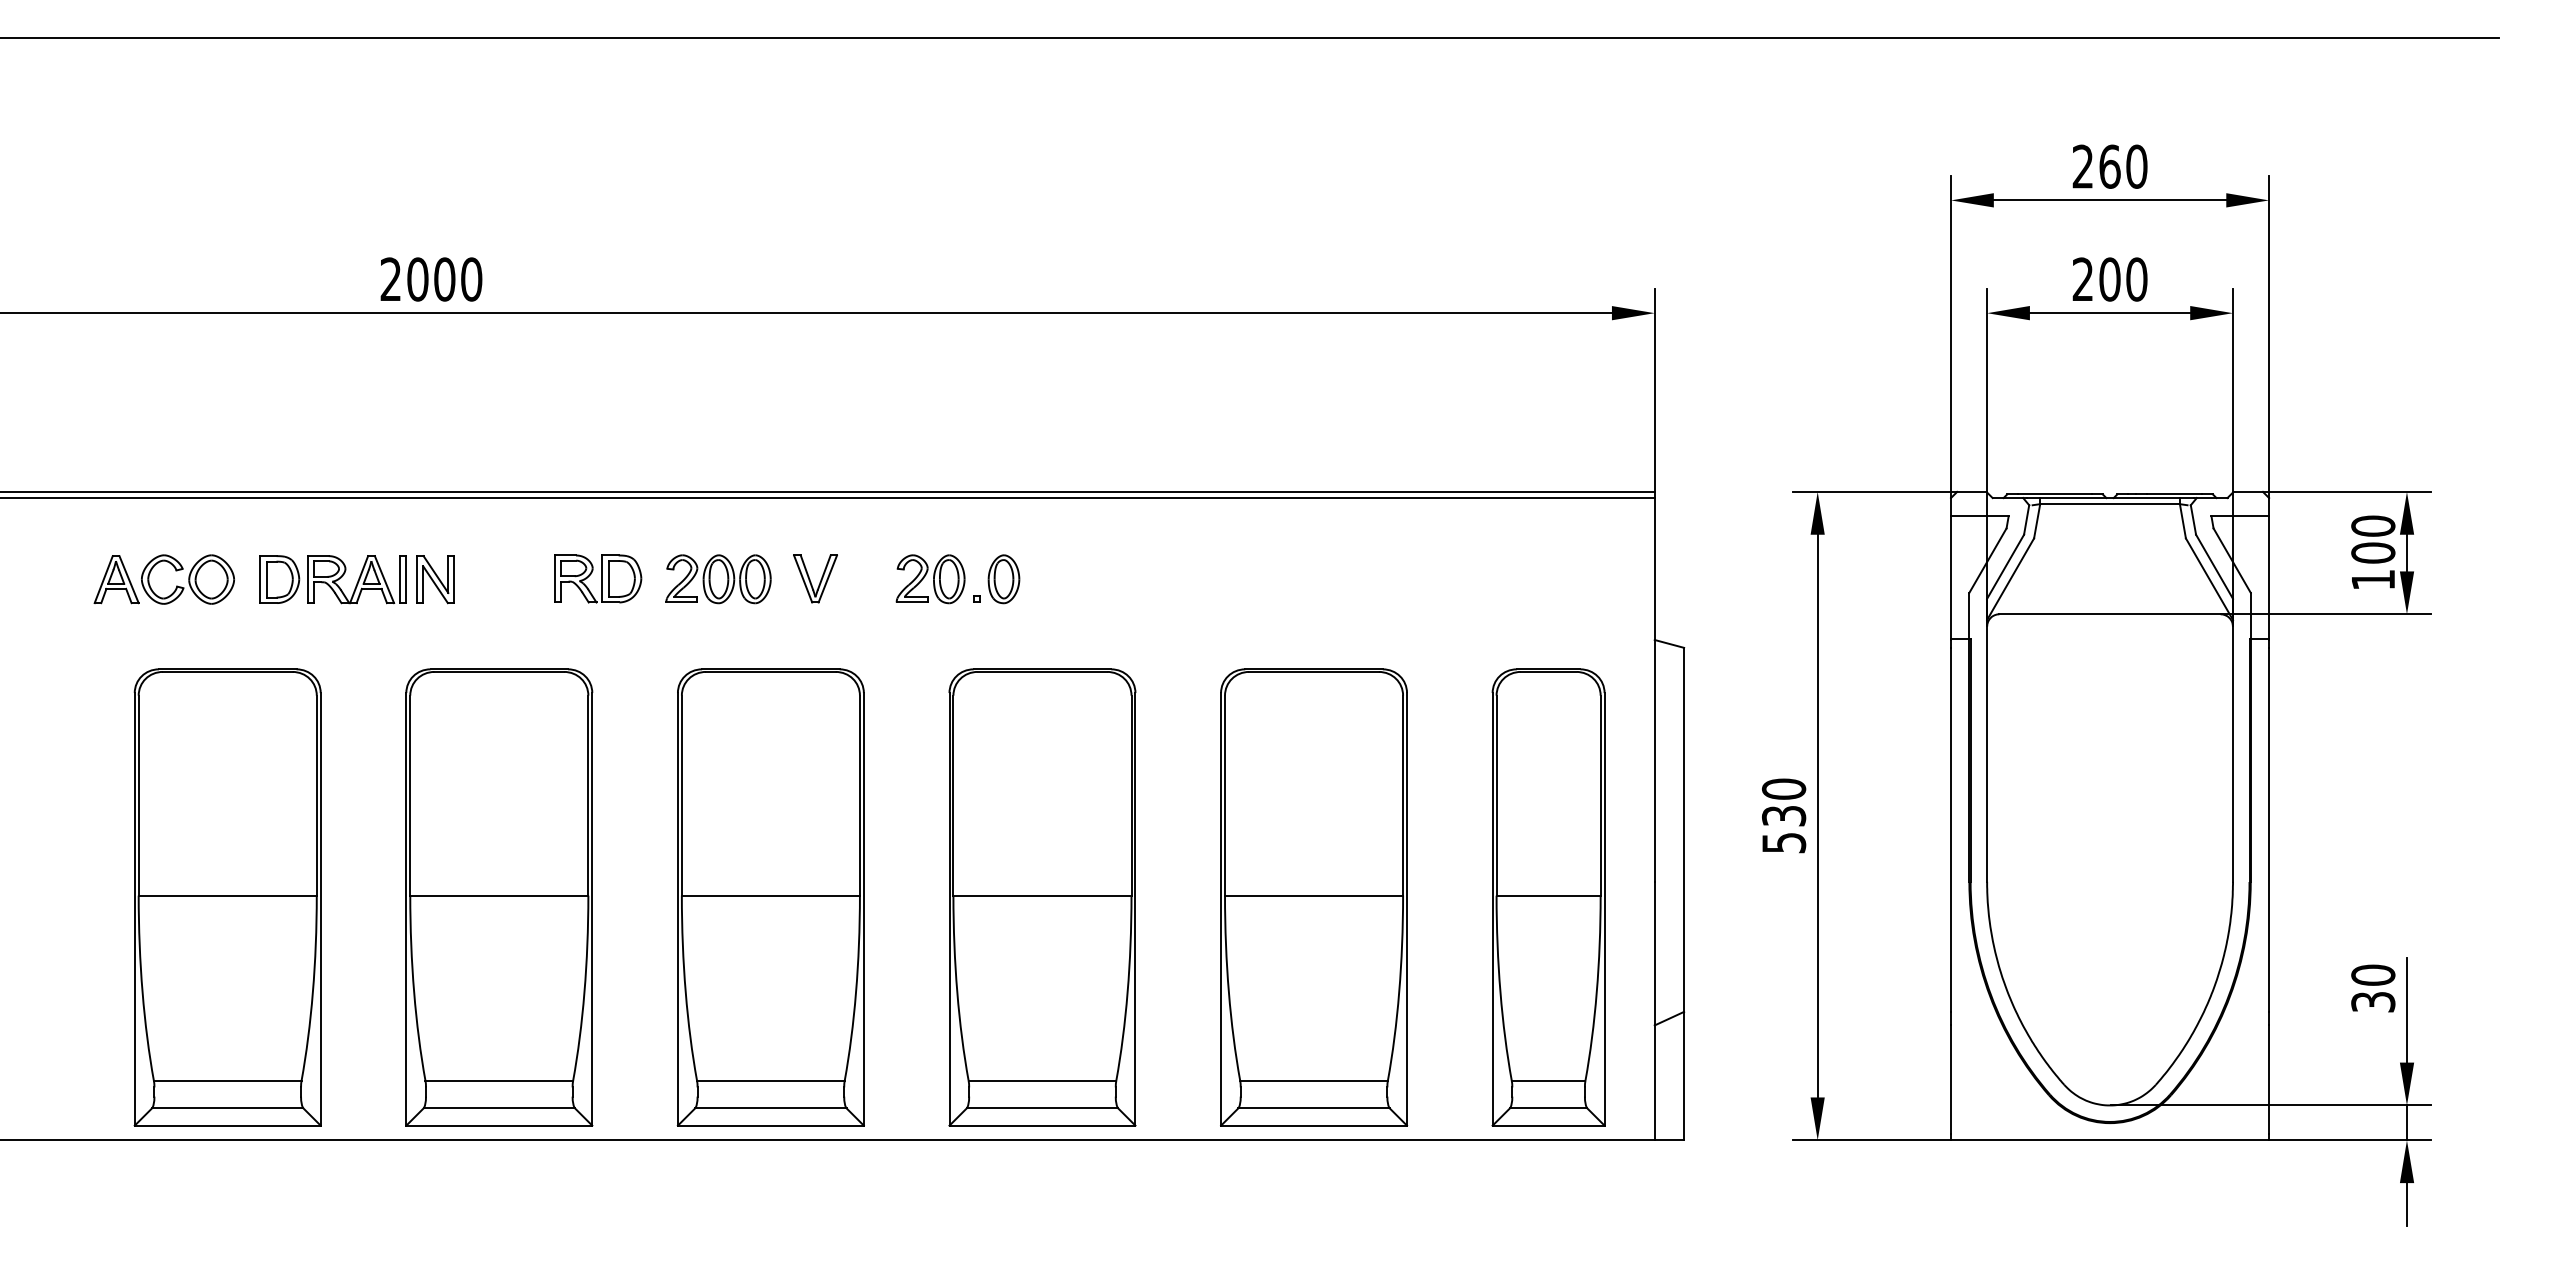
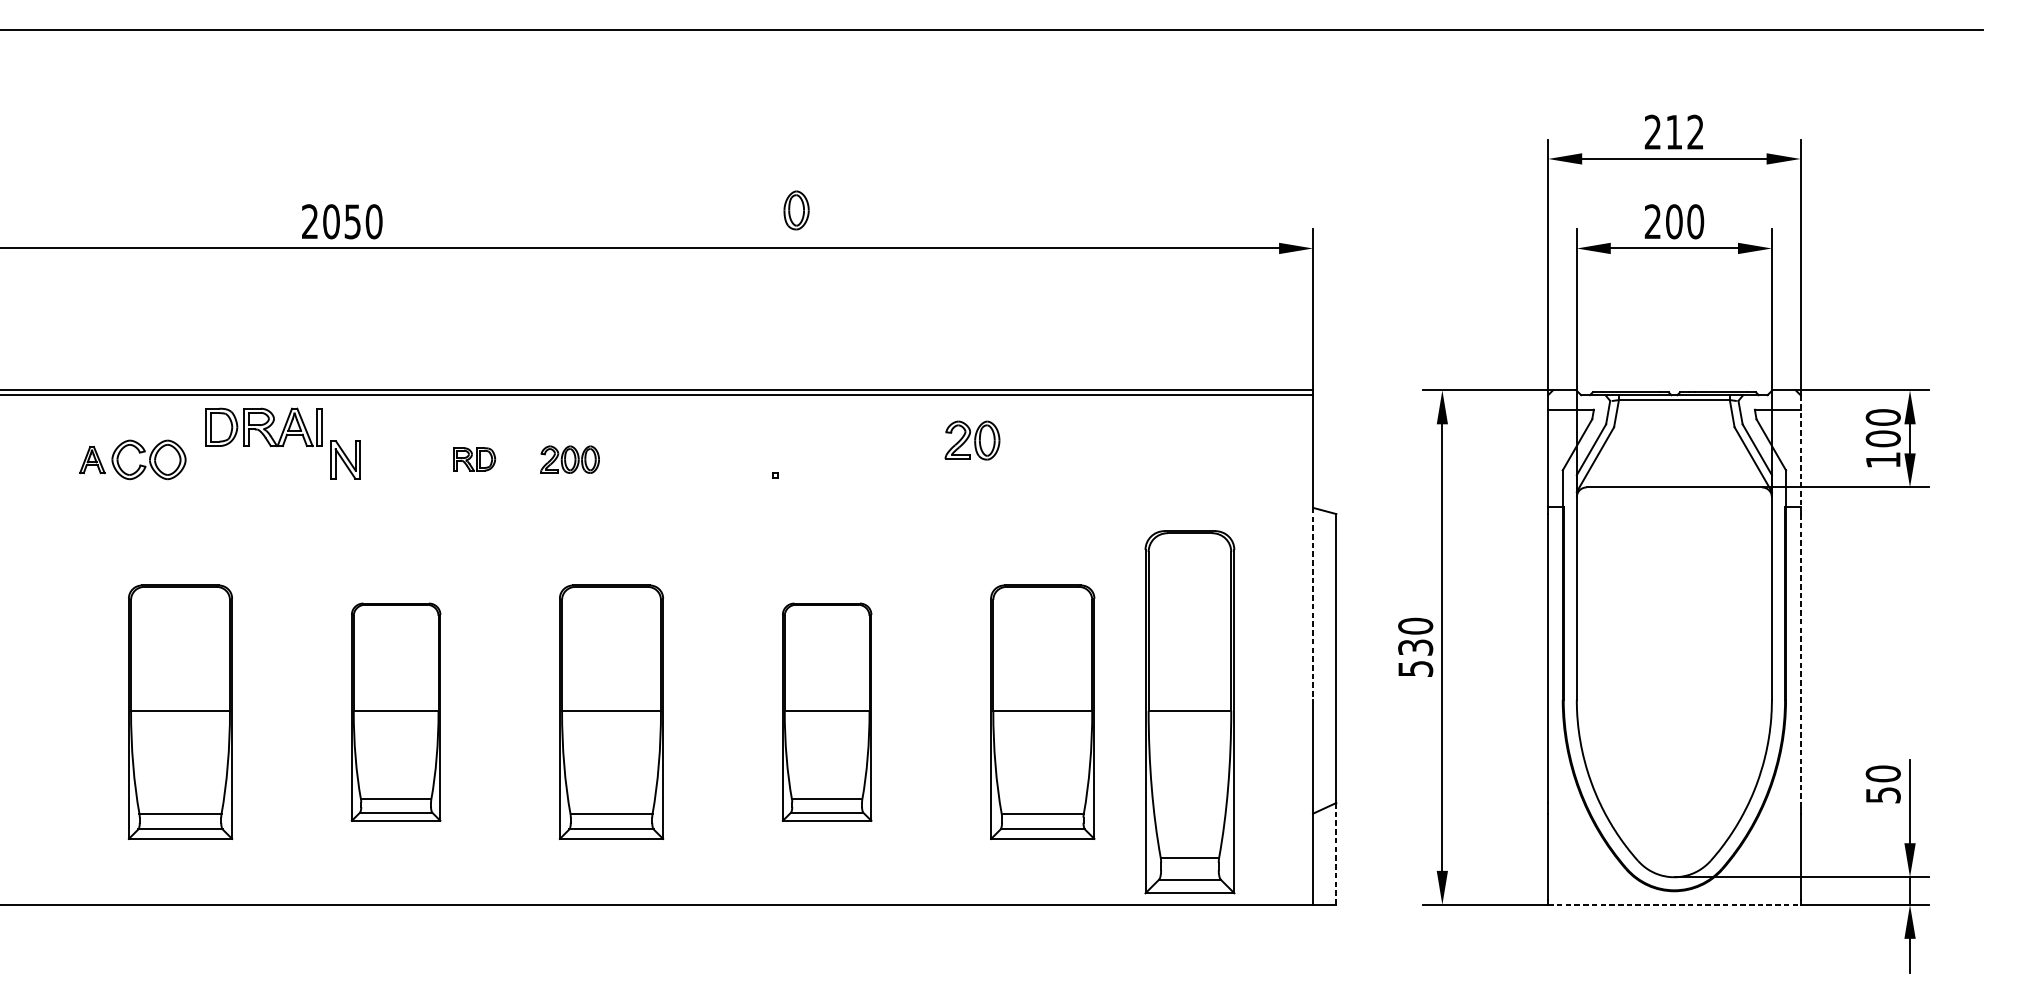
text: (2123, 166) -> (1685, 132), 260 -> 212
text: (444, 279) -> (352, 221), 2000 -> 2050
line: (2269, 568) -> (1800, 451), solid -> dashed
part: (598, 578) -> (474, 459), size x0.6
part: (815, 578) -> (647, 459), removed
part: (116, 579) -> (92, 459), size x0.7
part: (332, 579) -> (263, 427), moved
part: (718, 579) -> (570, 459), size x0.7
part: (930, 579) -> (972, 440), moved
part: (1003, 579) -> (796, 210), moved
line: (1654, 760) -> (1312, 603), solid -> dashed
line: (2269, 829) -> (1800, 658), solid -> dashed
part: (227, 897) -> (180, 712), size x0.7
part: (499, 897) -> (396, 712), size x0.6
part: (770, 897) -> (611, 712), size x0.7
part: (1042, 897) -> (827, 712), size x0.6
part: (1314, 897) -> (1043, 712), size x0.7
part: (1548, 897) -> (1189, 712), moved
text: (2372, 1001) -> (1882, 794), 30 -> 50
line: (1684, 1076) -> (1336, 854), solid -> dashed
line: (2110, 1140) -> (1674, 905), solid -> dashed

